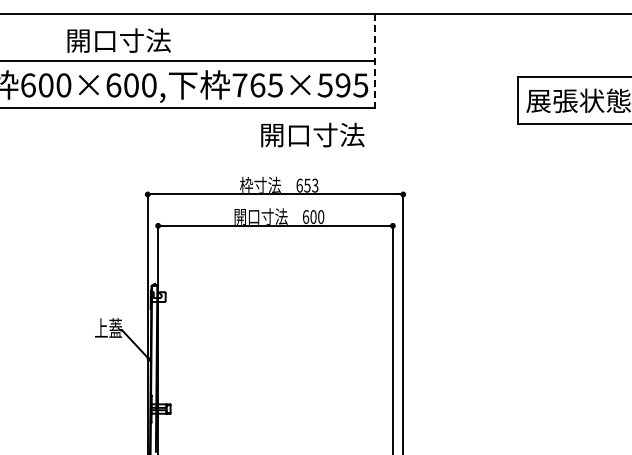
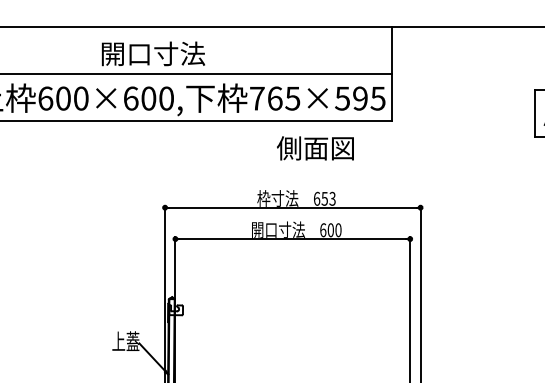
text: (118, 40) -> (152, 53), moved
line: (374, 60) -> (391, 73), dashed -> solid
text: (311, 134) -> (328, 147), 開口寸法 -> 側面図

